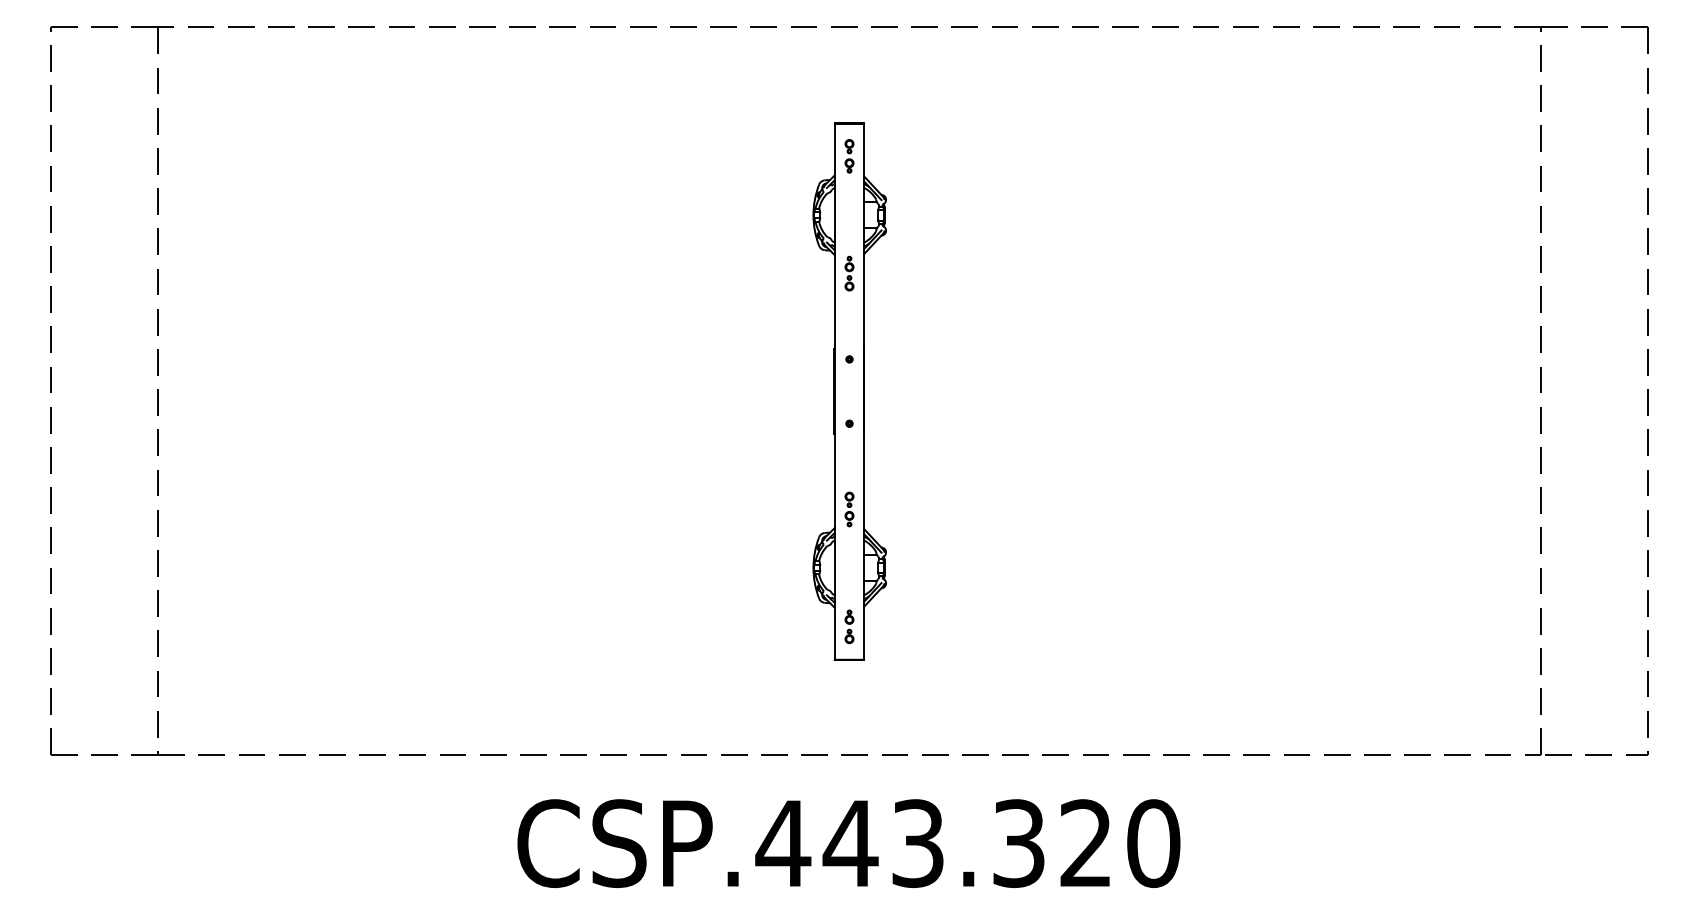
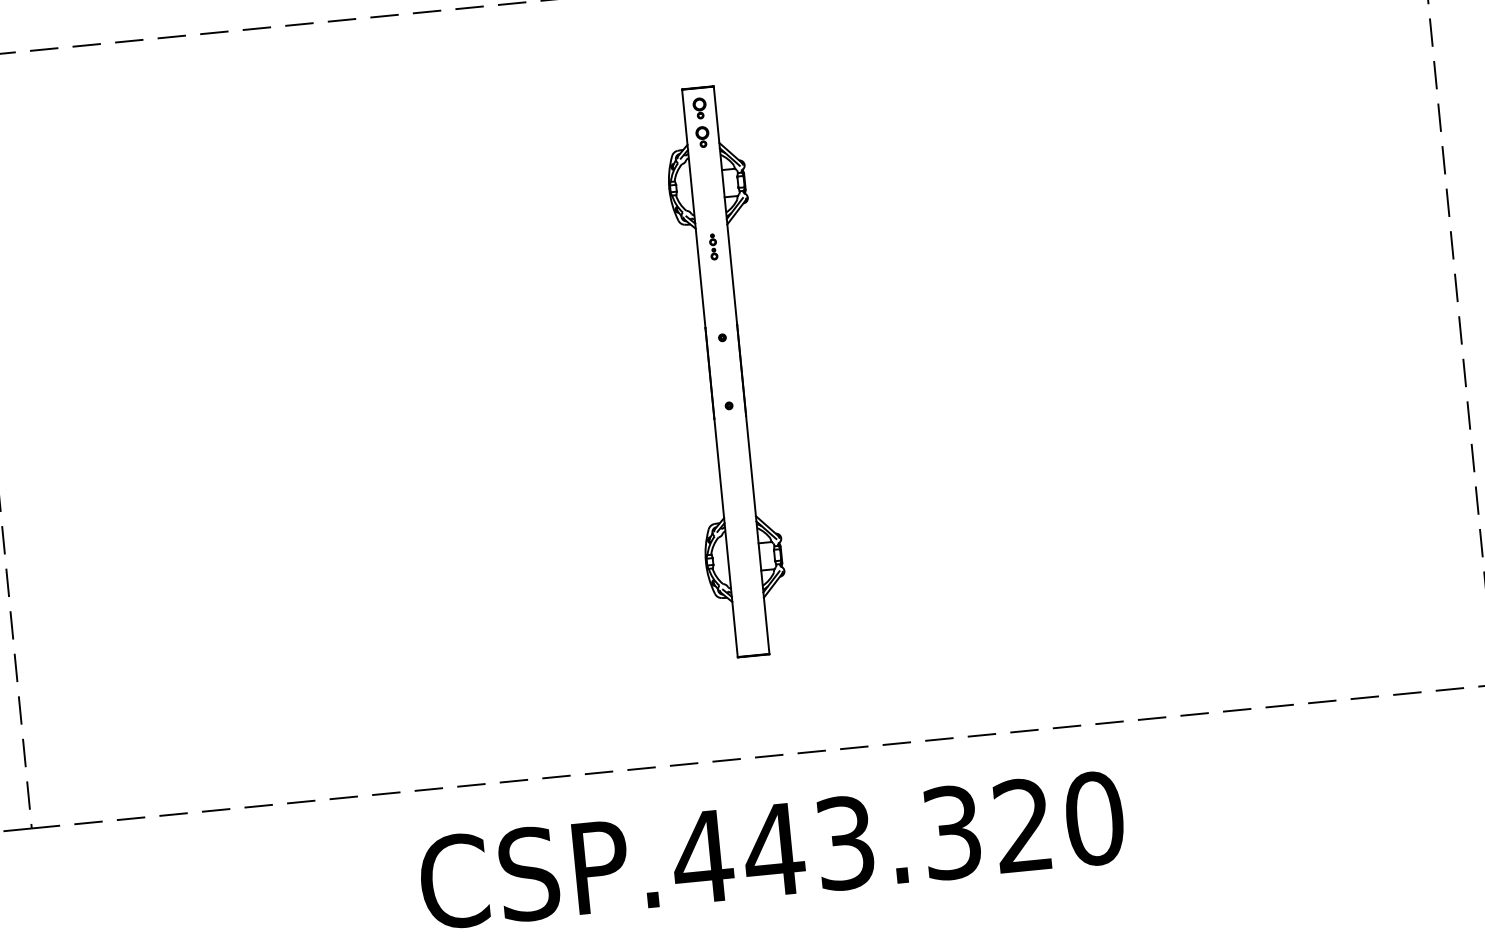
part: (849, 156) -> (701, 123), size x1.4
part: (849, 273) -> (713, 246), size x0.7
part: (849, 509) -> (738, 496), removed
part: (849, 626) -> (750, 620), removed

